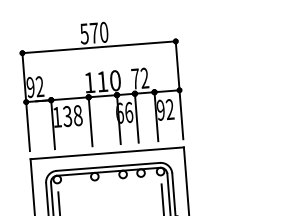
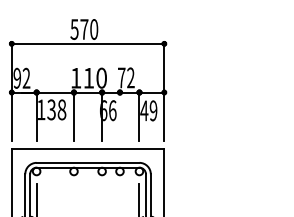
text: (164, 109) -> (148, 110), 92 -> 49
line: (136, 117) -> (119, 116), removed

